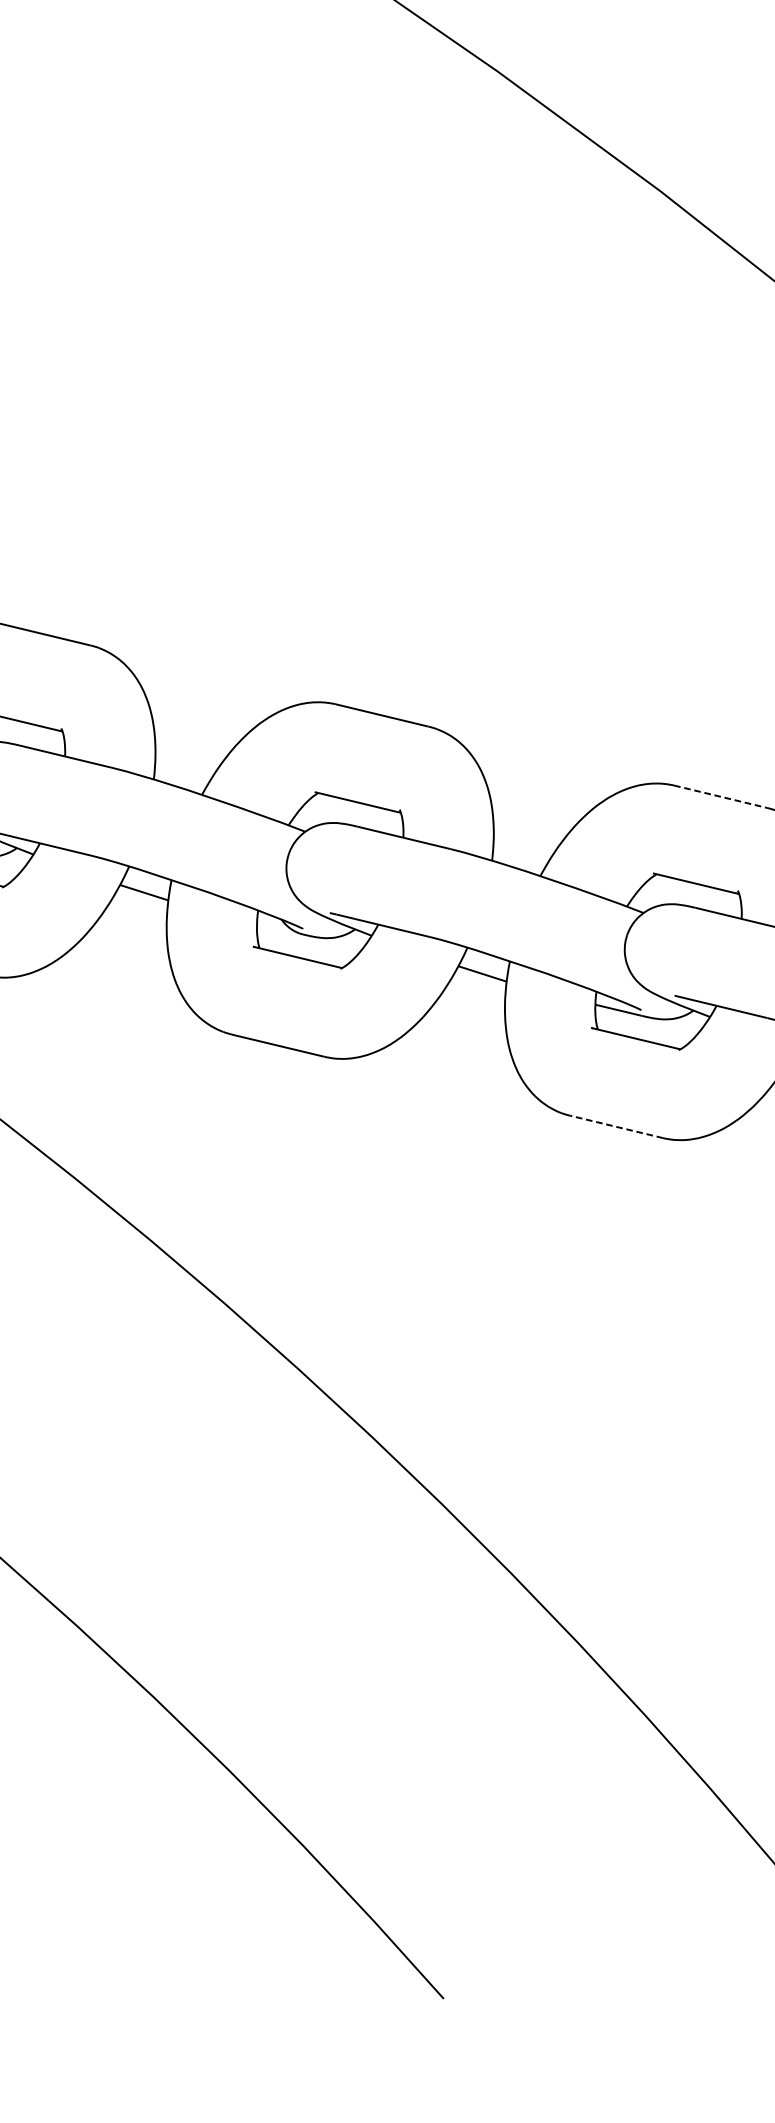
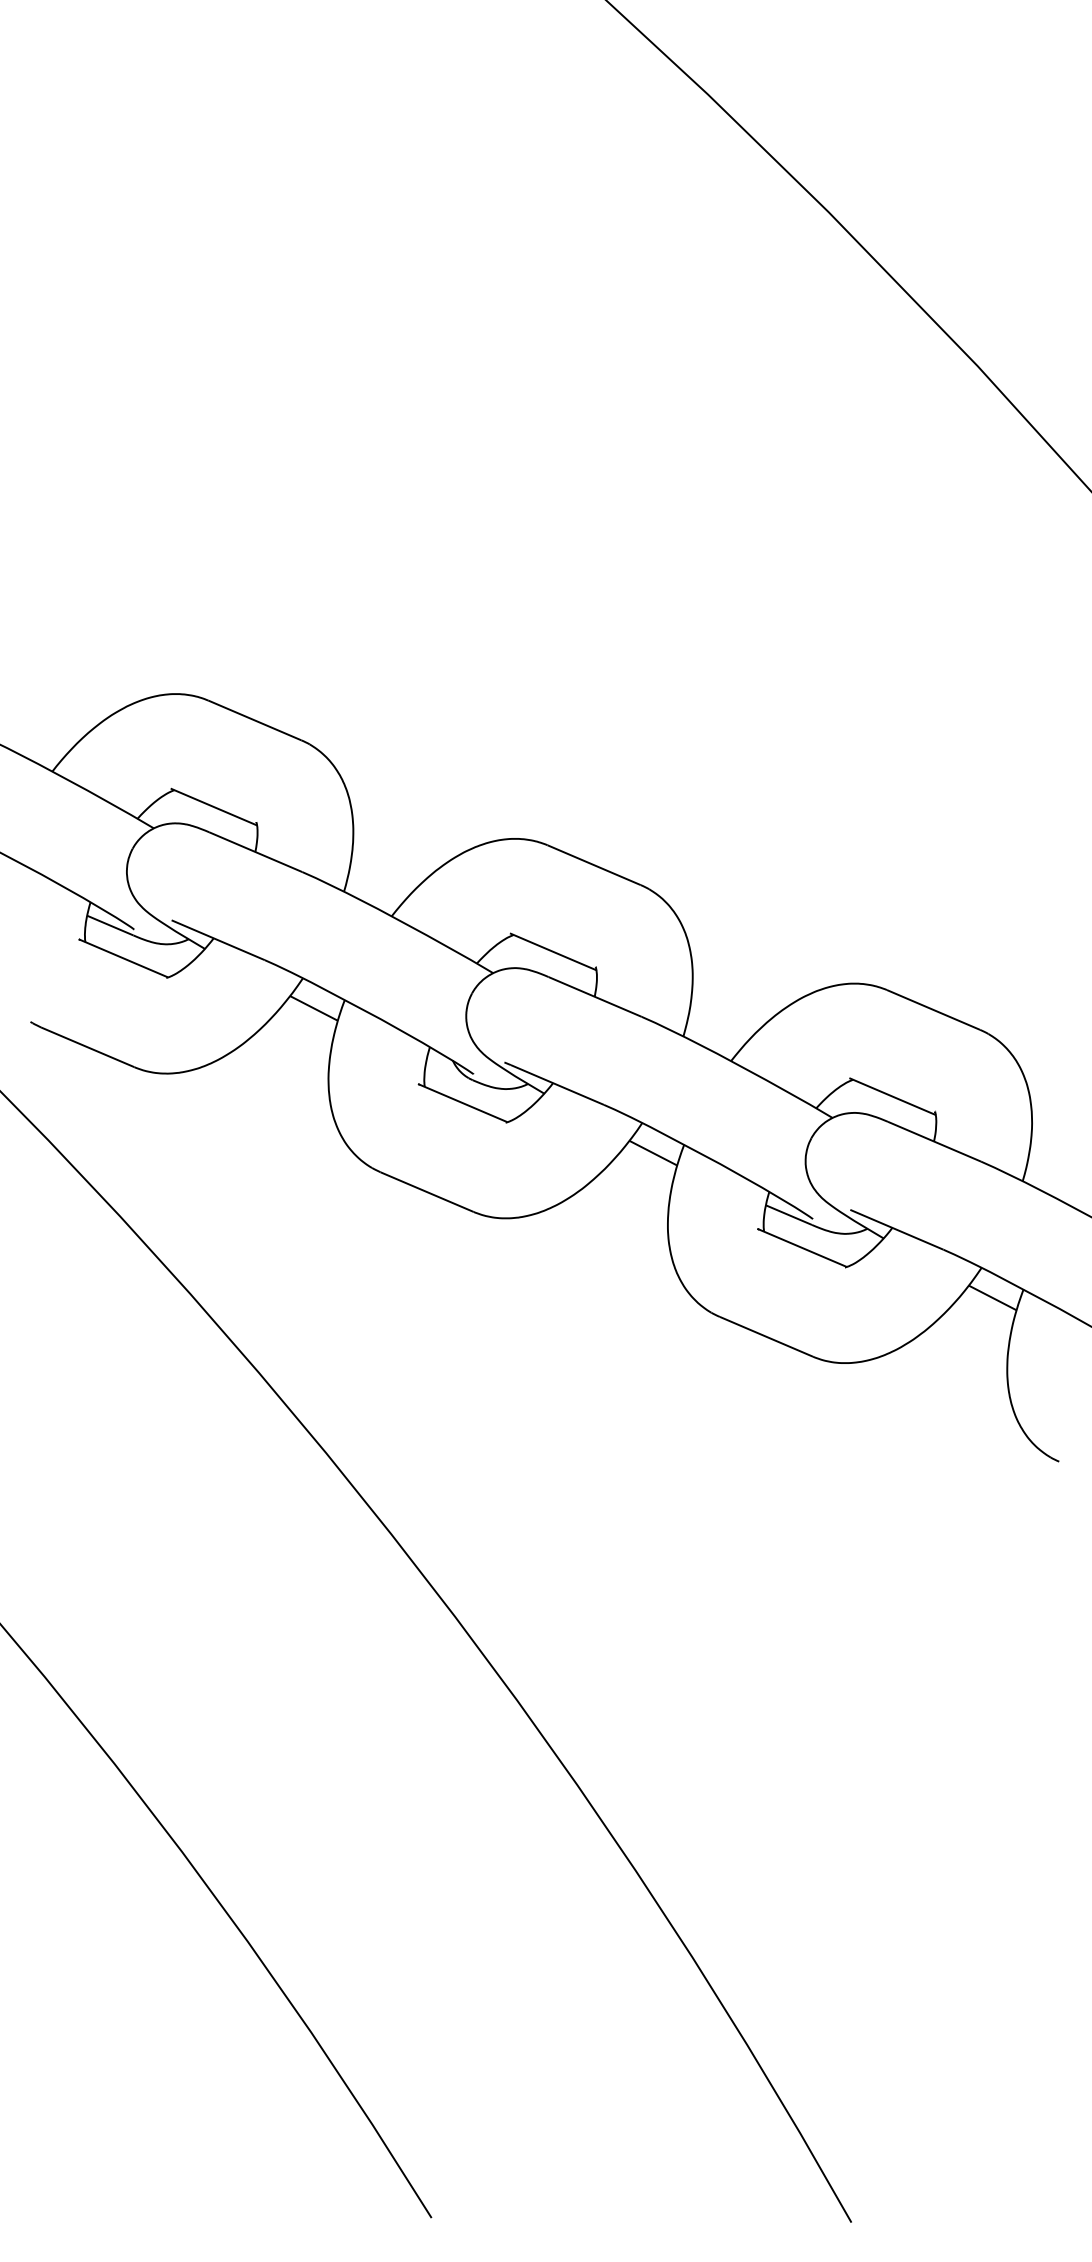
line: (720, 796) -> (933, 1009), dashed -> solid
line: (616, 1126) -> (766, 1336), dashed -> solid

